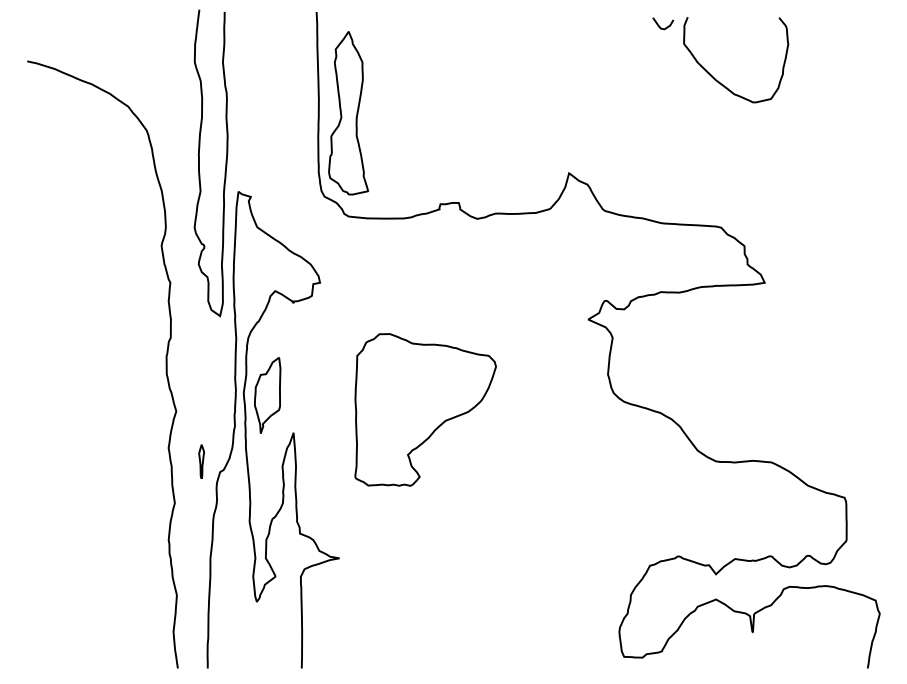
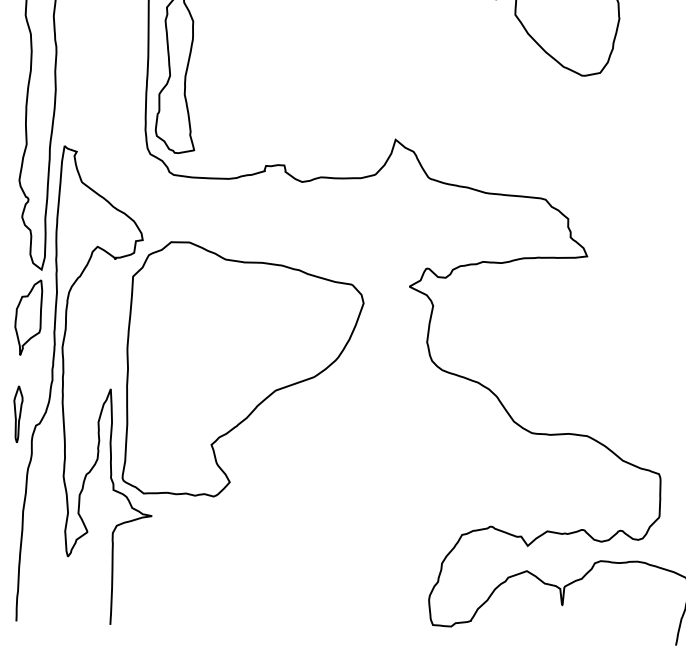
part: (267, 395) -> (28, 317), moved
part: (425, 409) -> (243, 370), size x1.67
part: (201, 461) -> (17, 414), size x1.67

